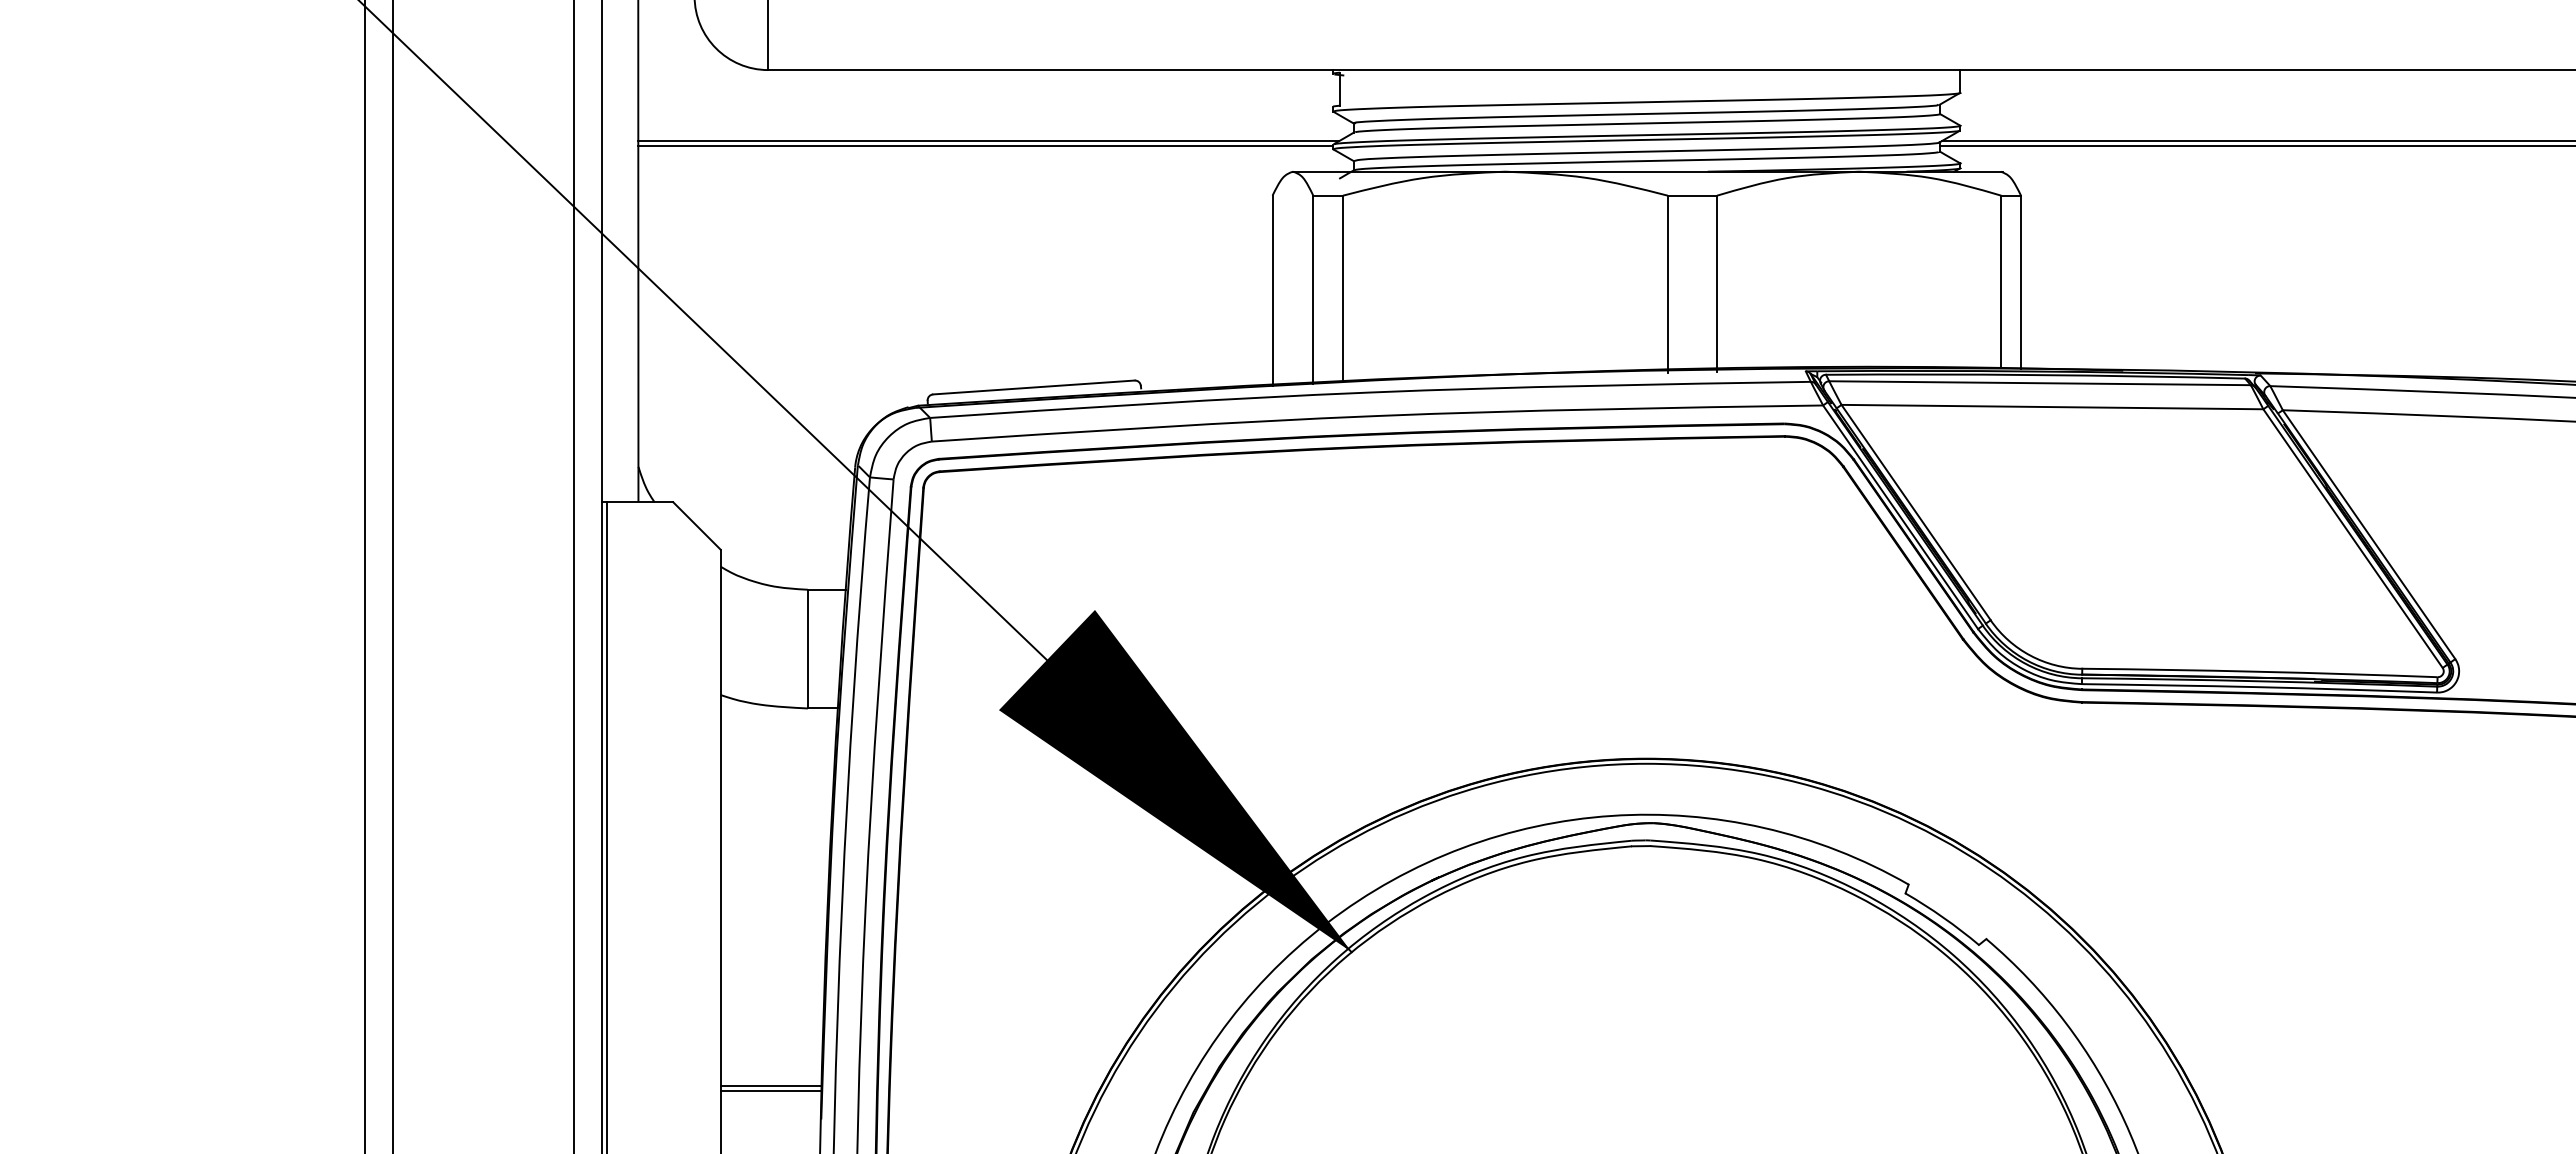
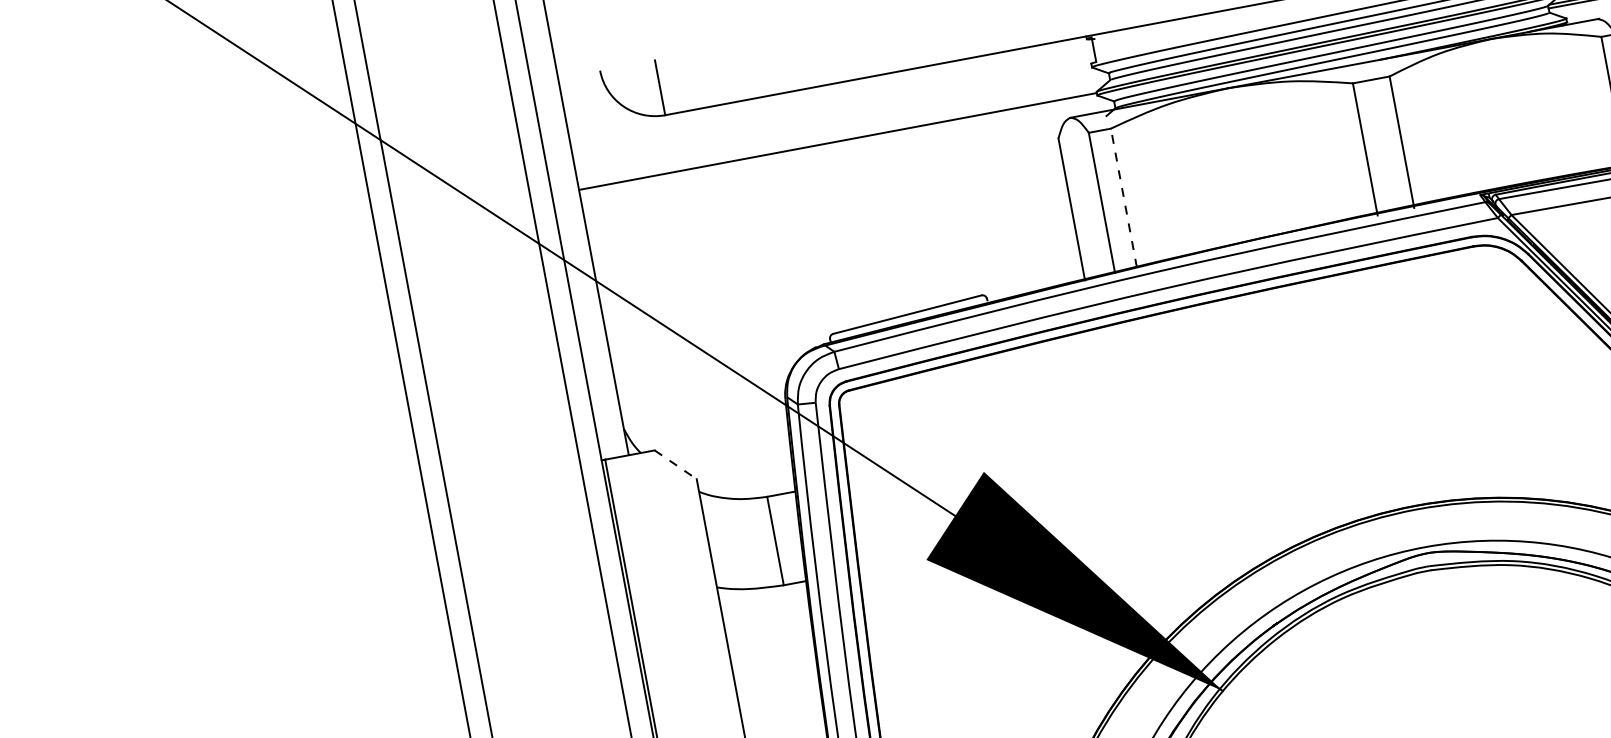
line: (988, 141) -> (839, 137), removed
line: (1342, 288) -> (1123, 197), solid -> dashed
line: (696, 525) -> (675, 464), solid -> dashed

